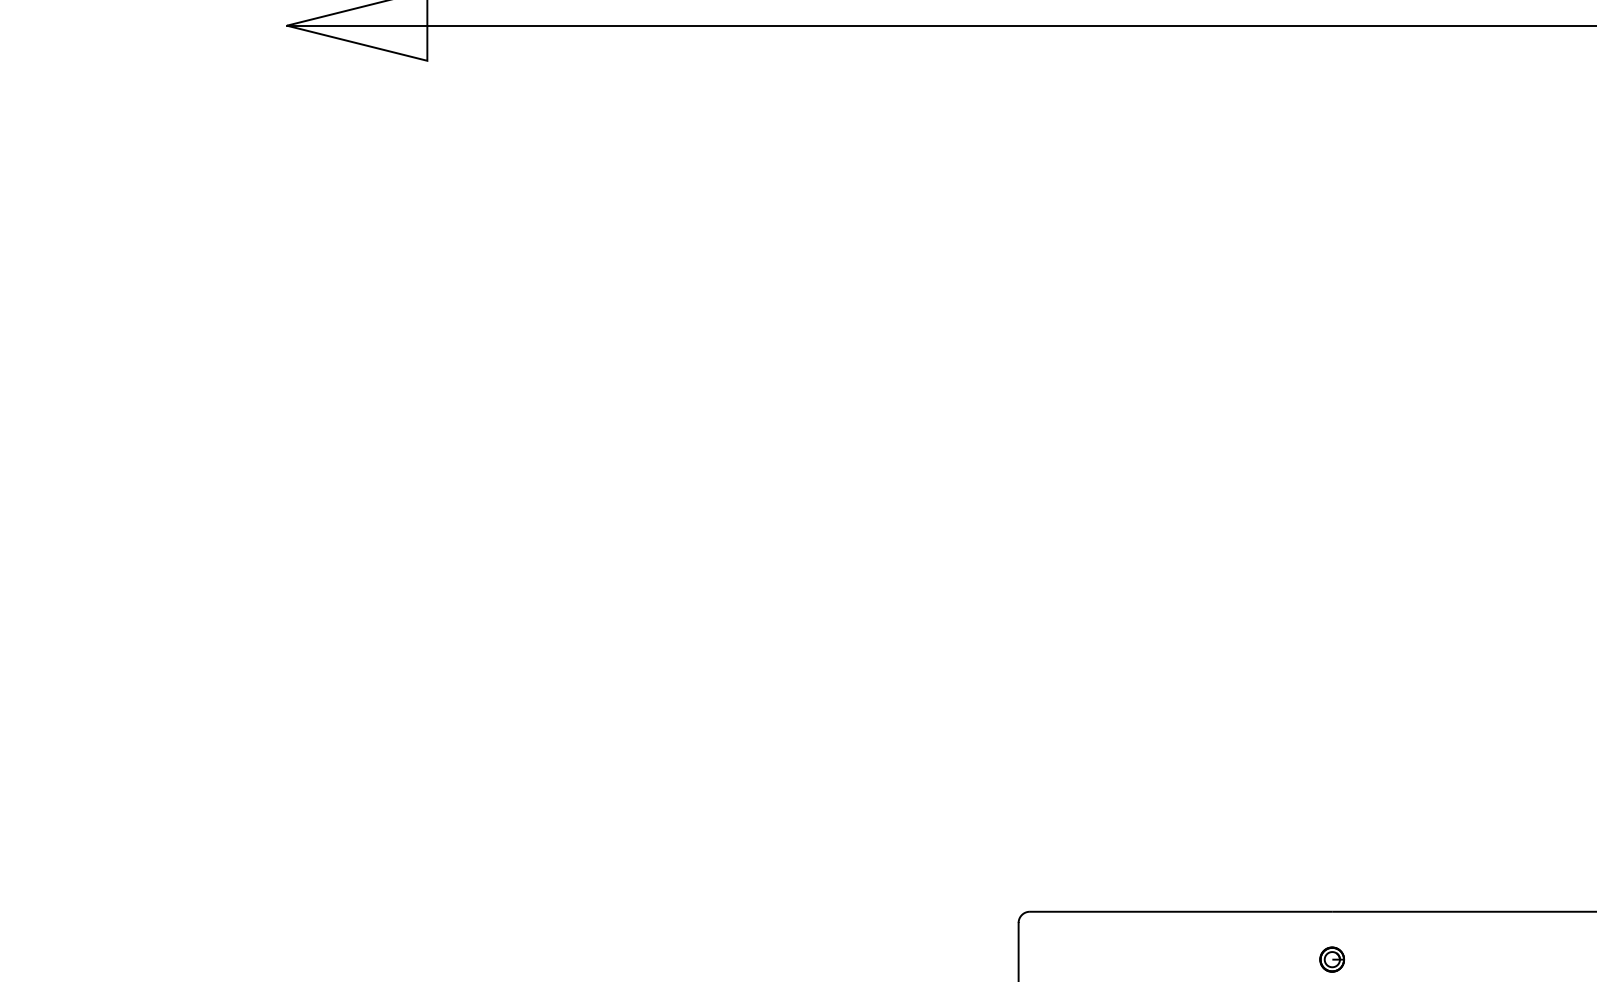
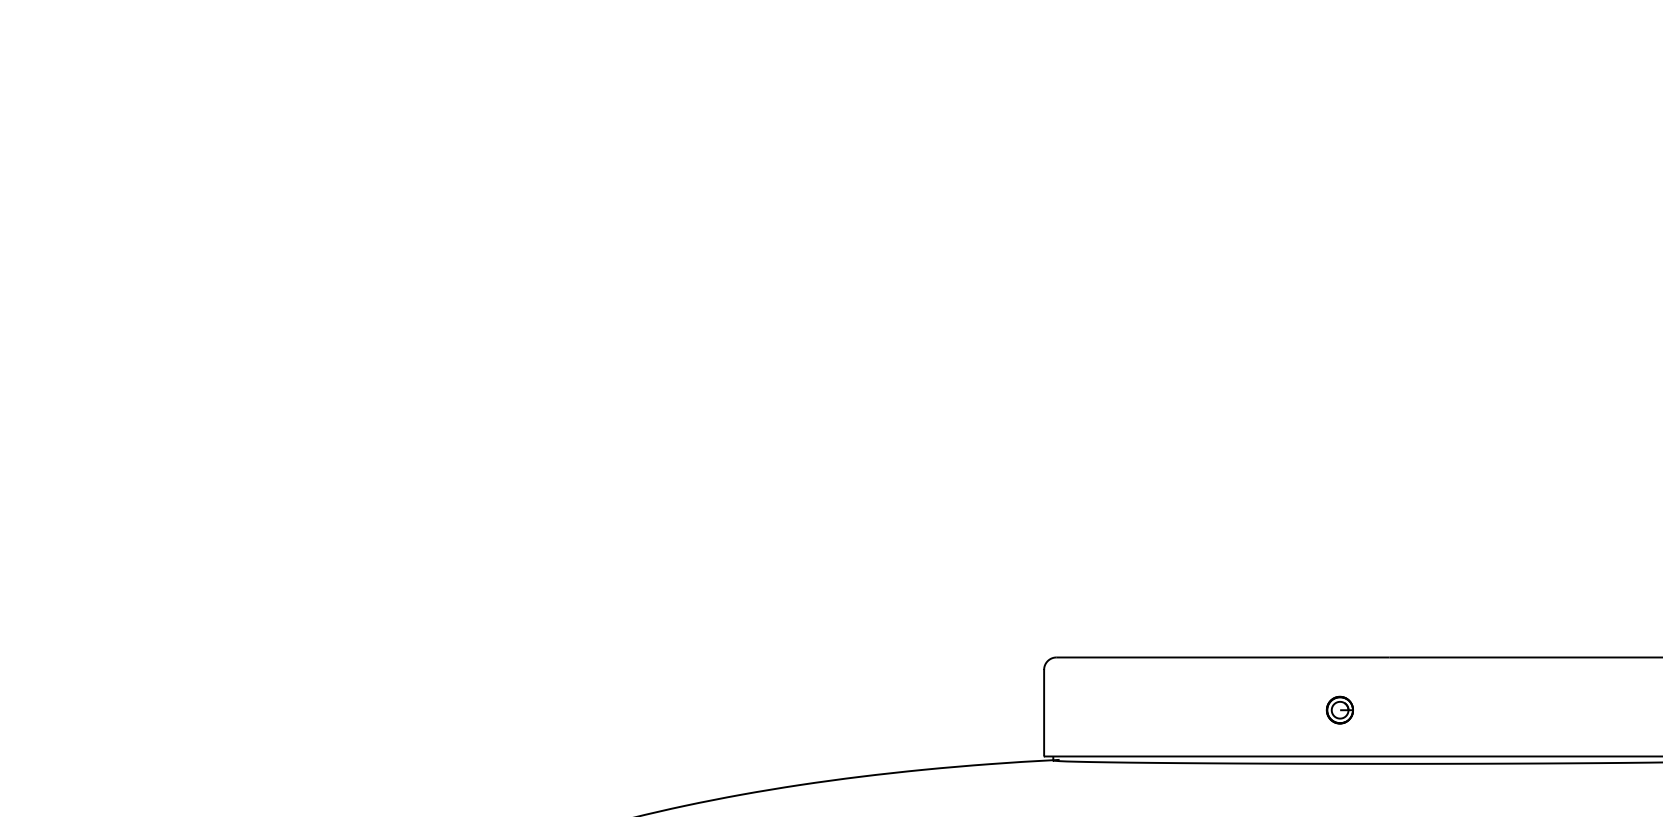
part: (1331, 959) -> (1339, 710), moved

